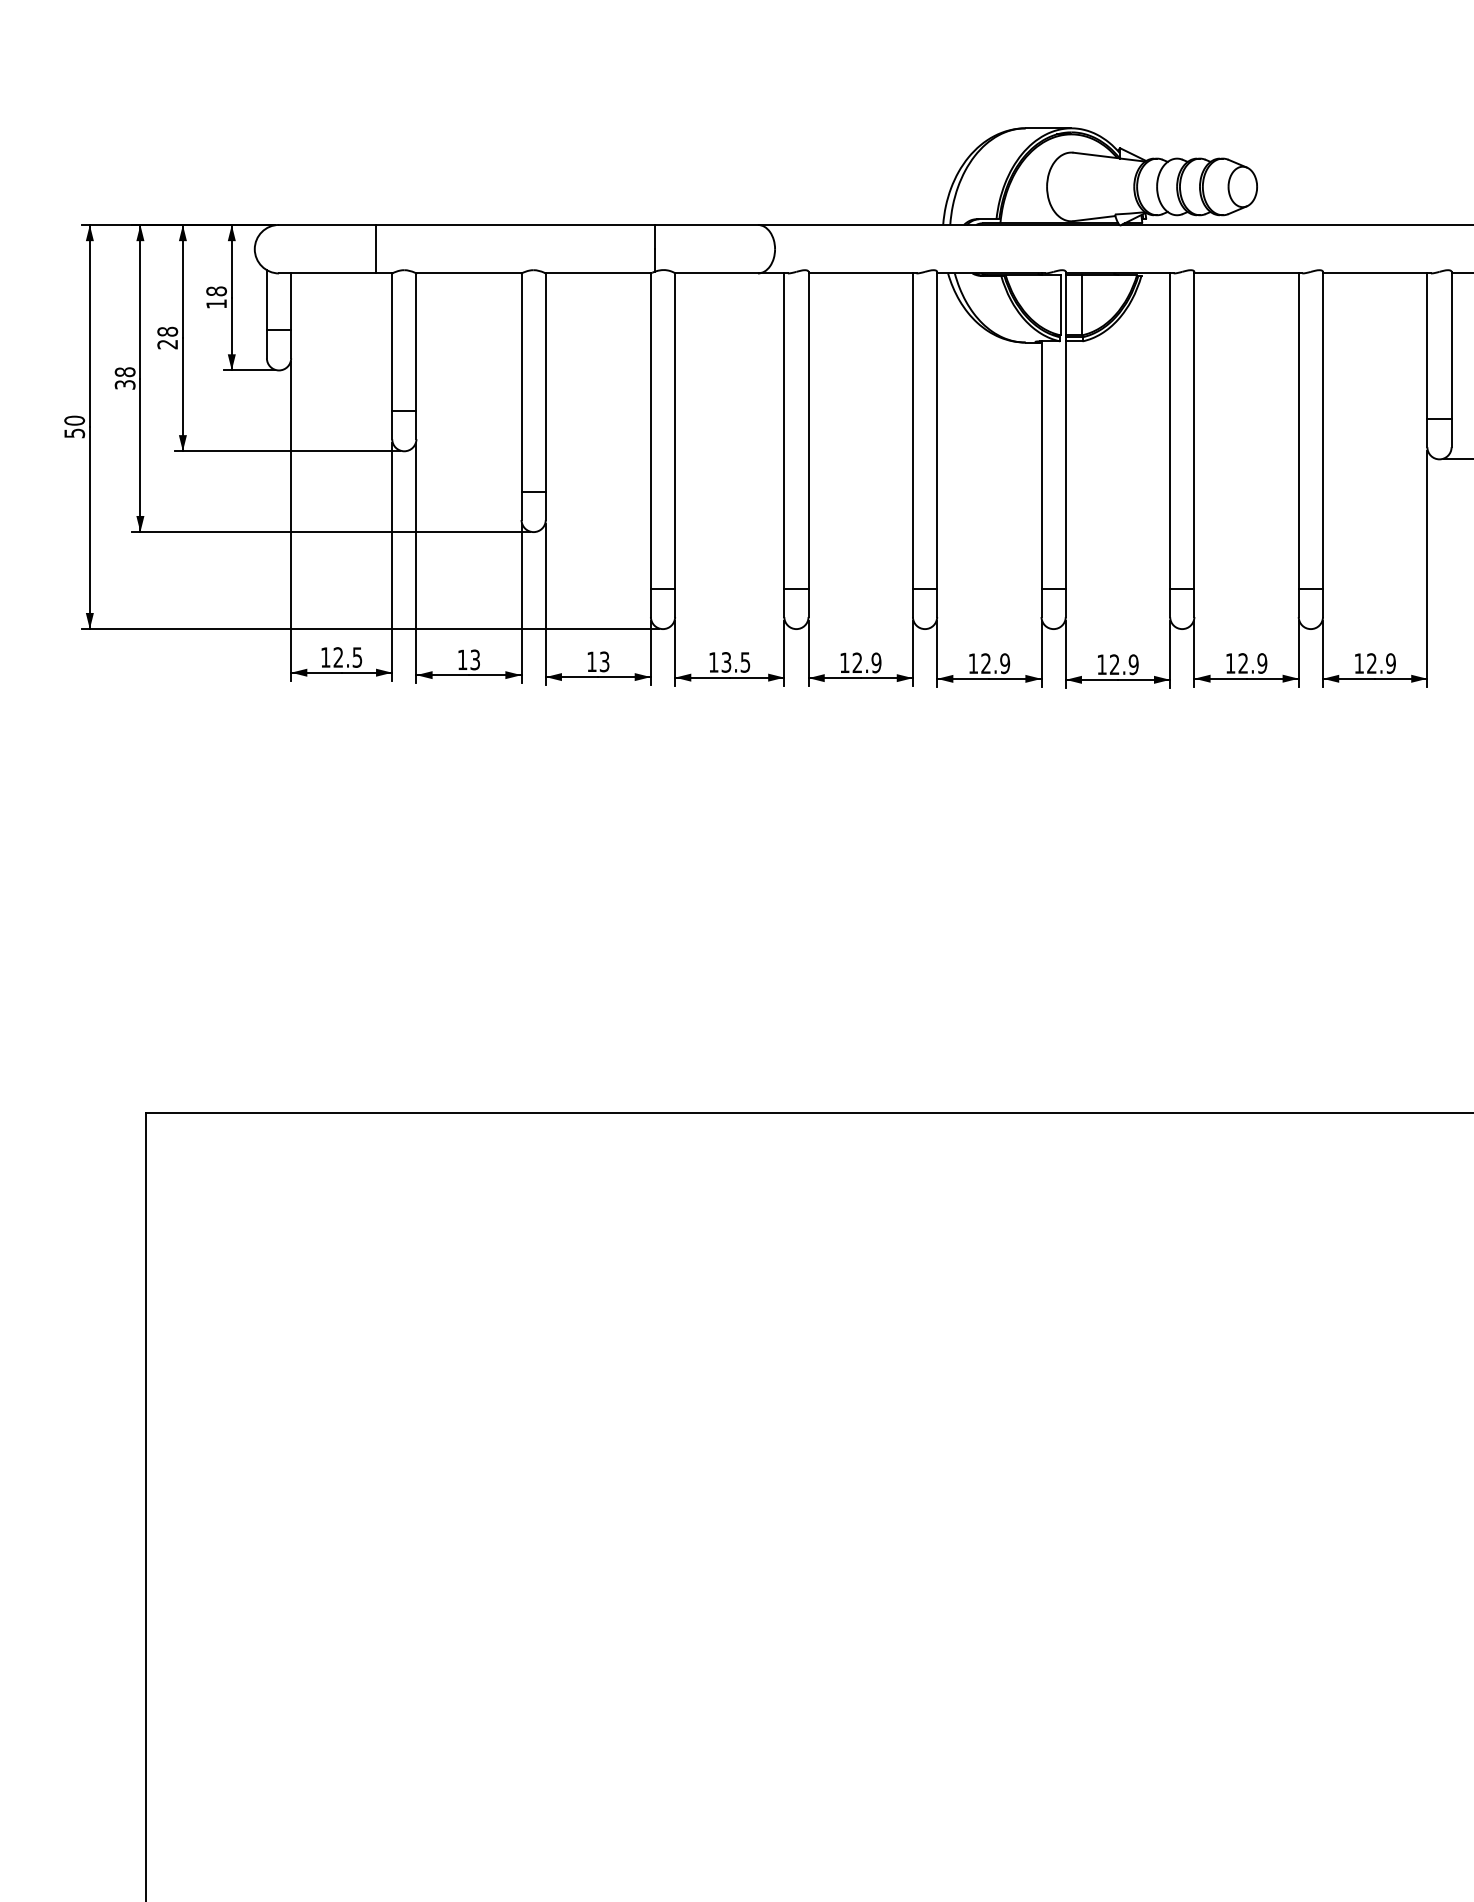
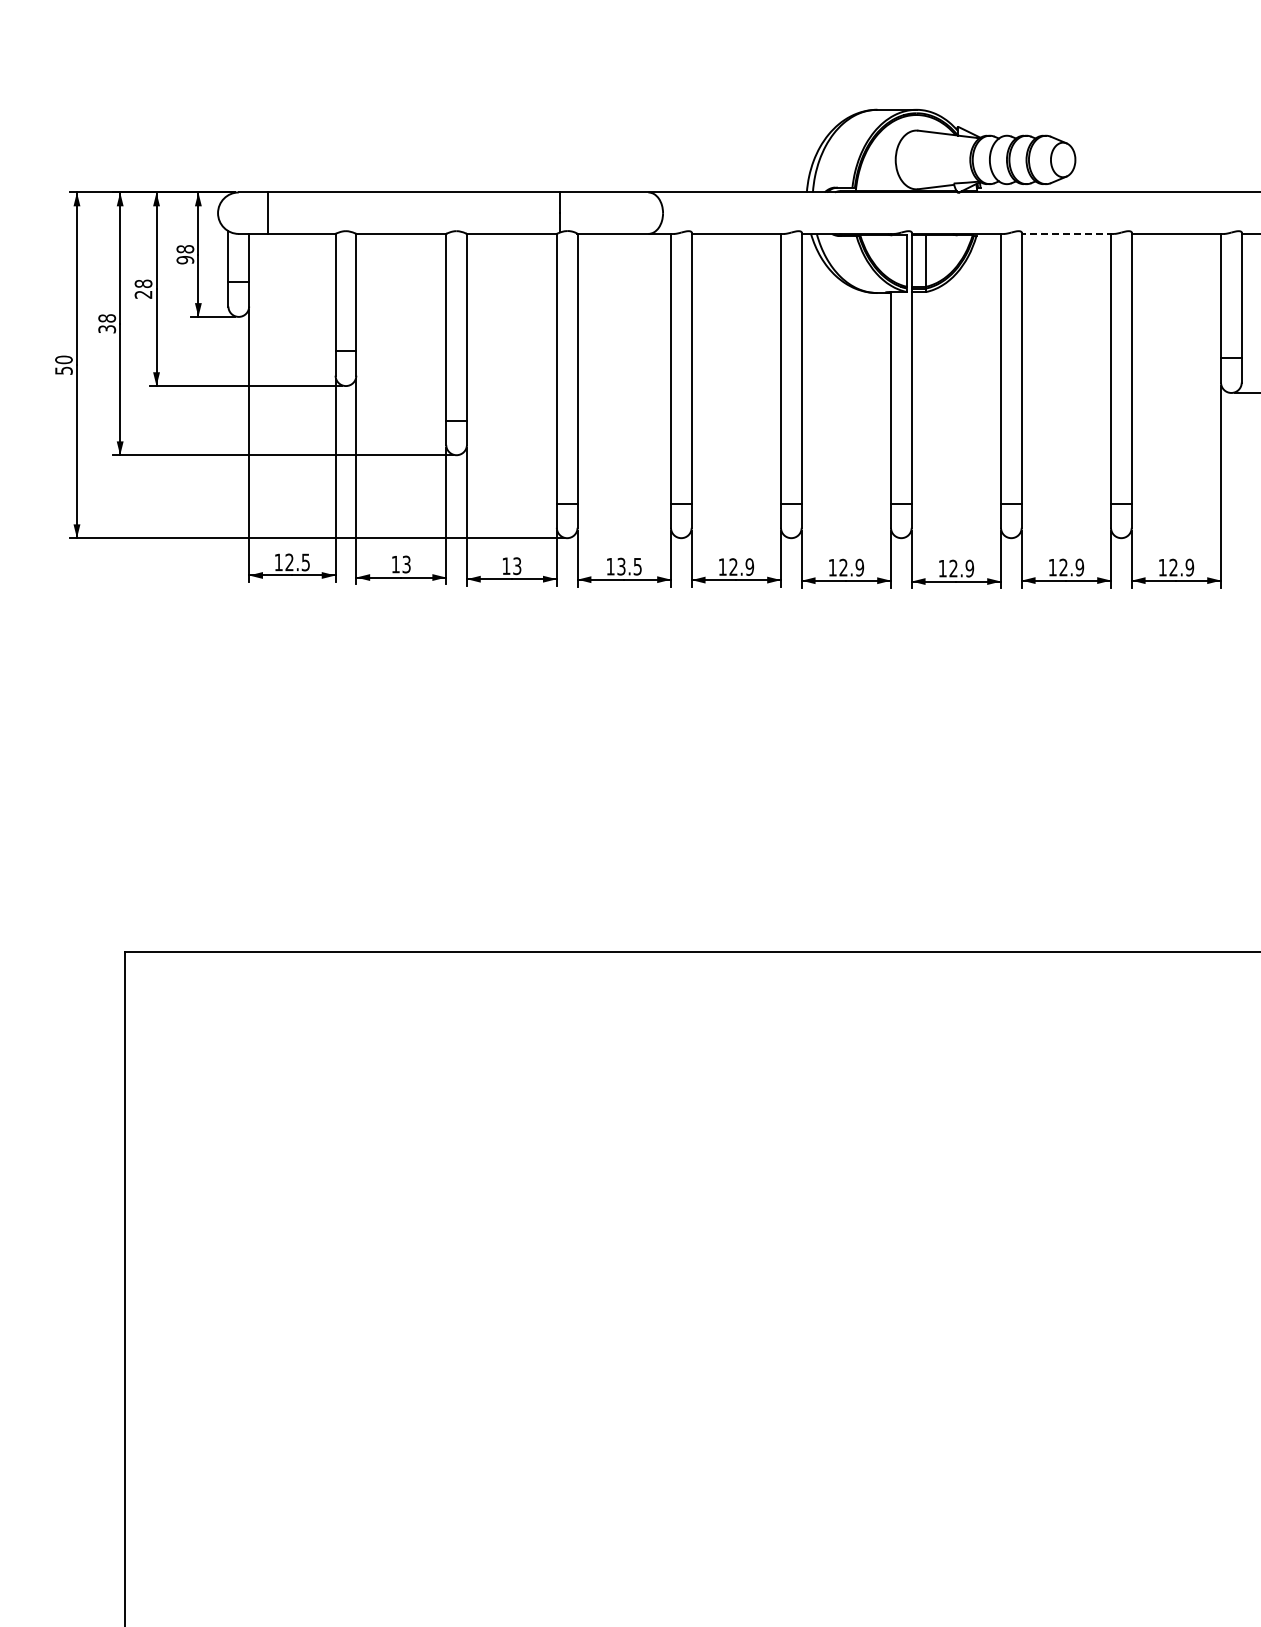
line: (375, 248) -> (267, 212), moved
line: (1247, 272) -> (1067, 233), solid -> dashed
text: (216, 304) -> (185, 260), 18 -> 98

